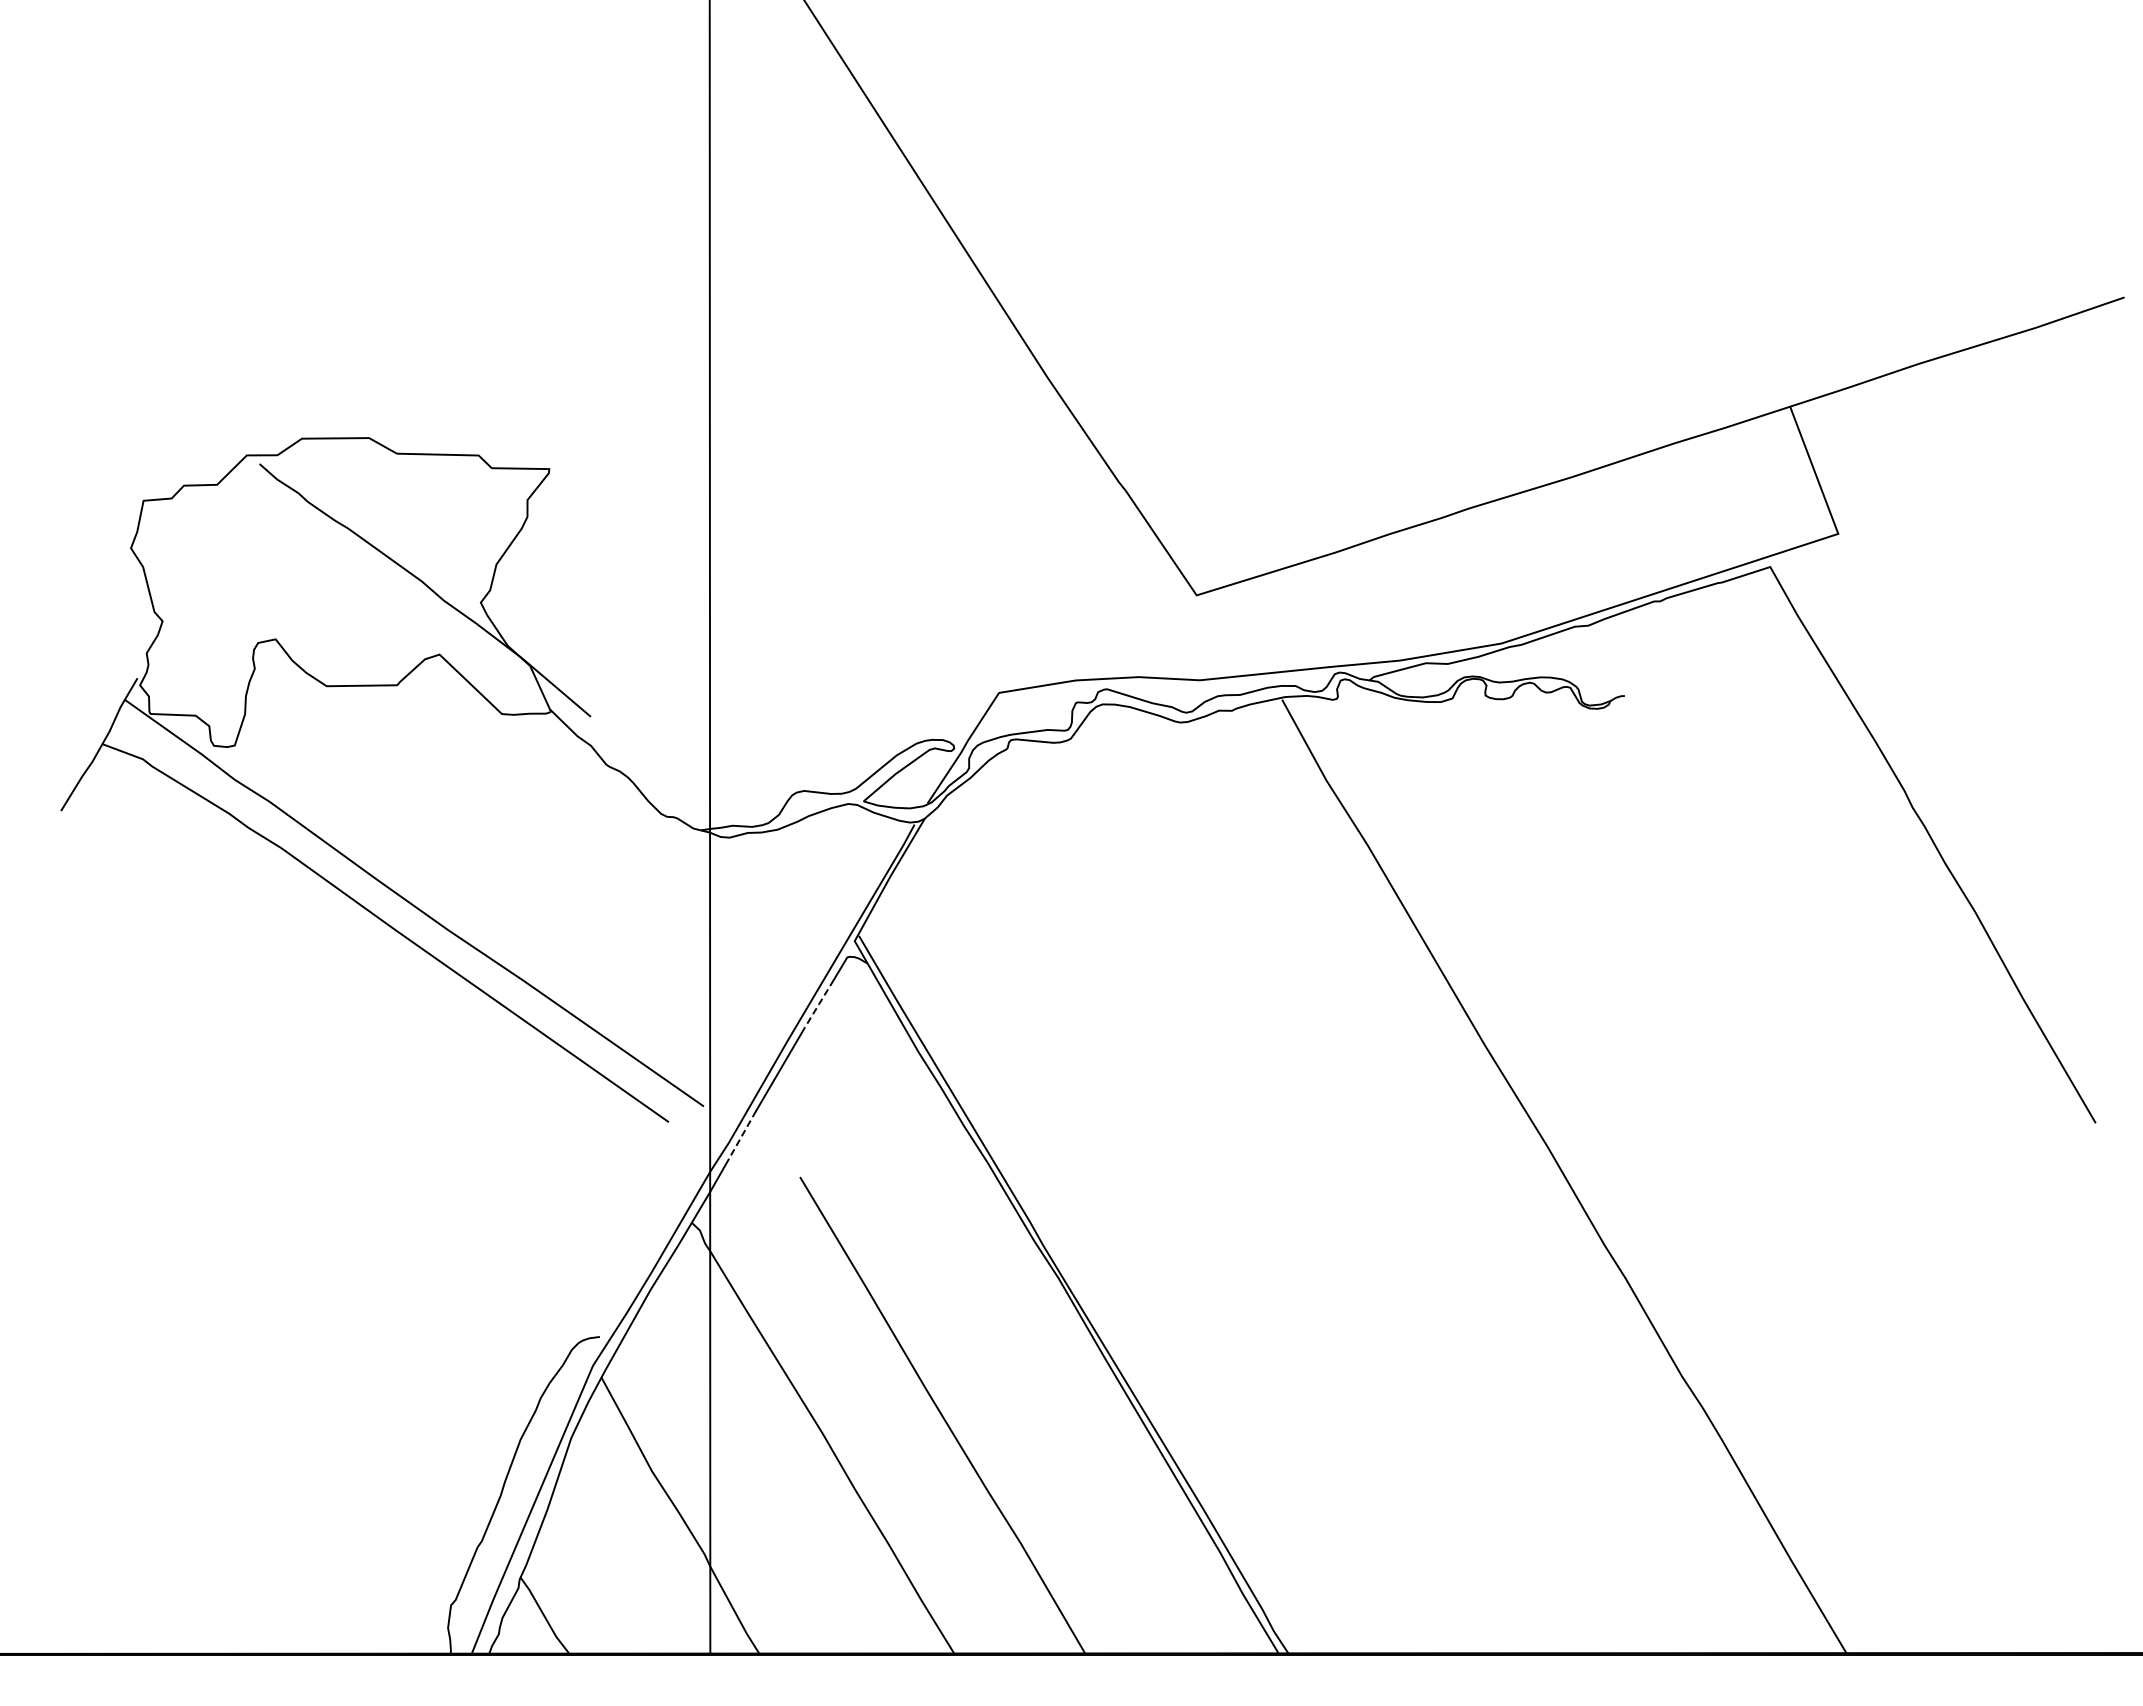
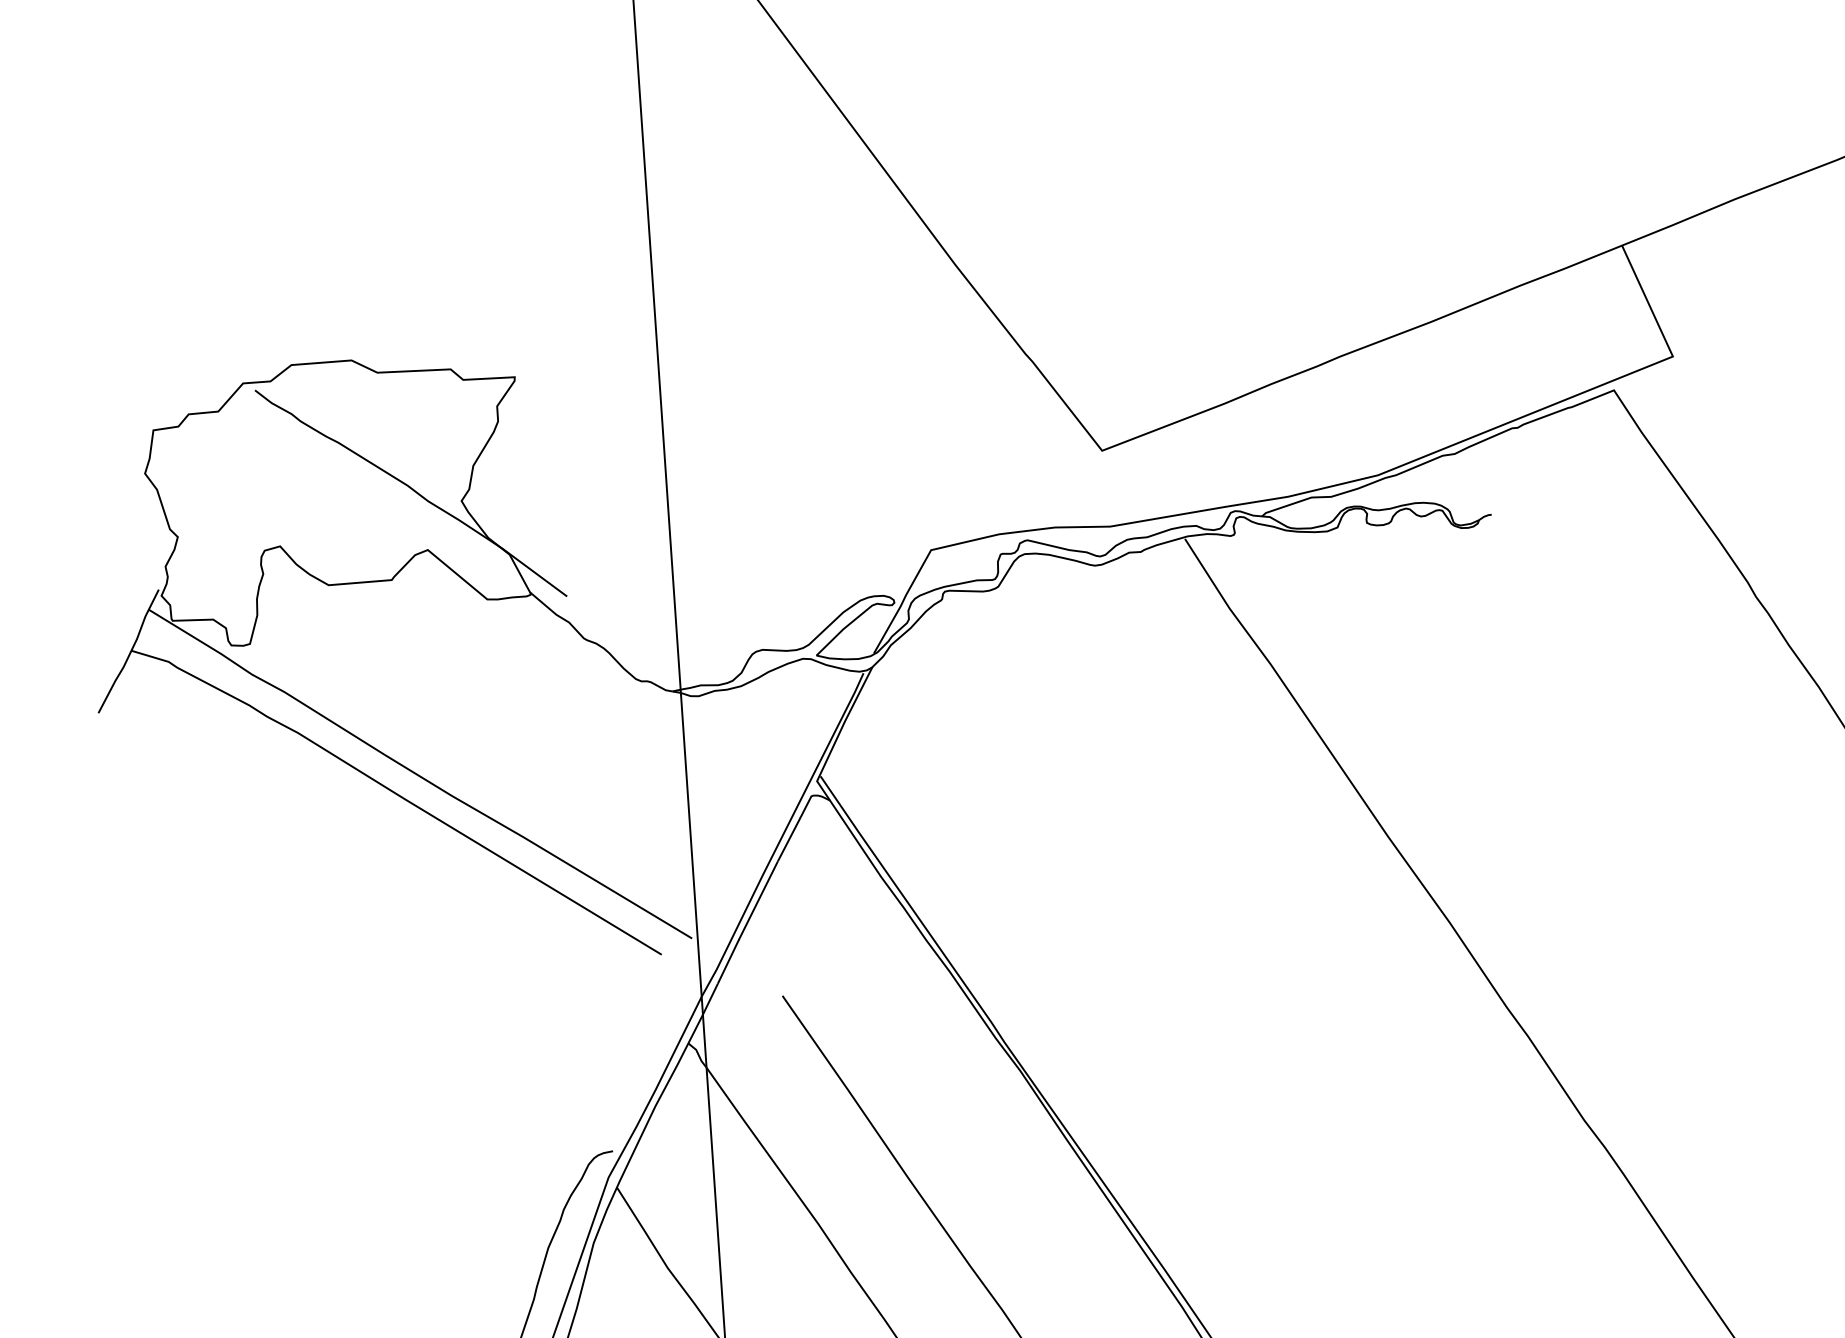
line: (819, 1003) -> (789, 839), dashed -> solid
line: (742, 1135) -> (728, 962), dashed -> solid

